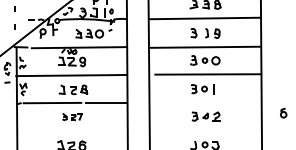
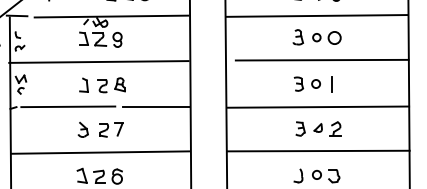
line: (205, 102) -> (317, 105), added
part: (72, 116) -> (100, 128), size x1.43
line: (72, 130) -> (100, 151), added
line: (205, 130) -> (317, 151), added

